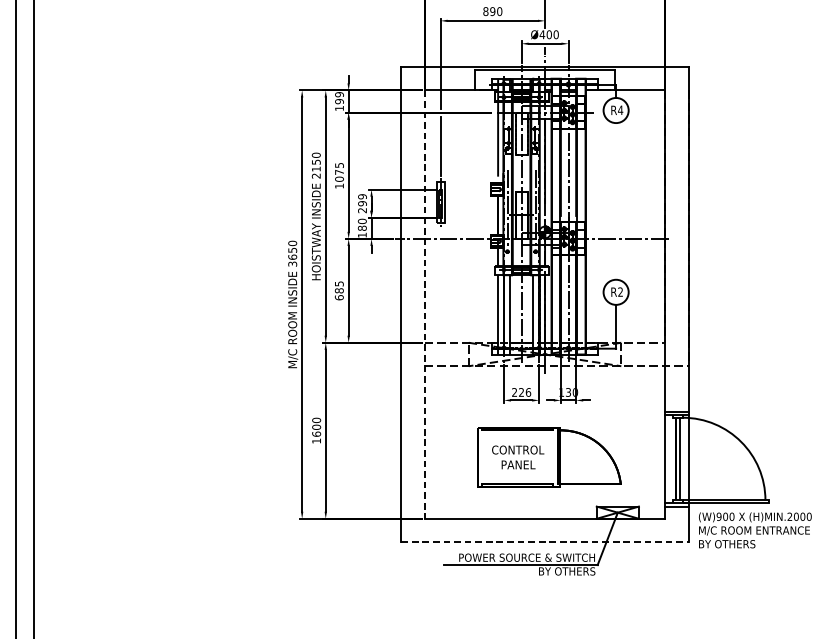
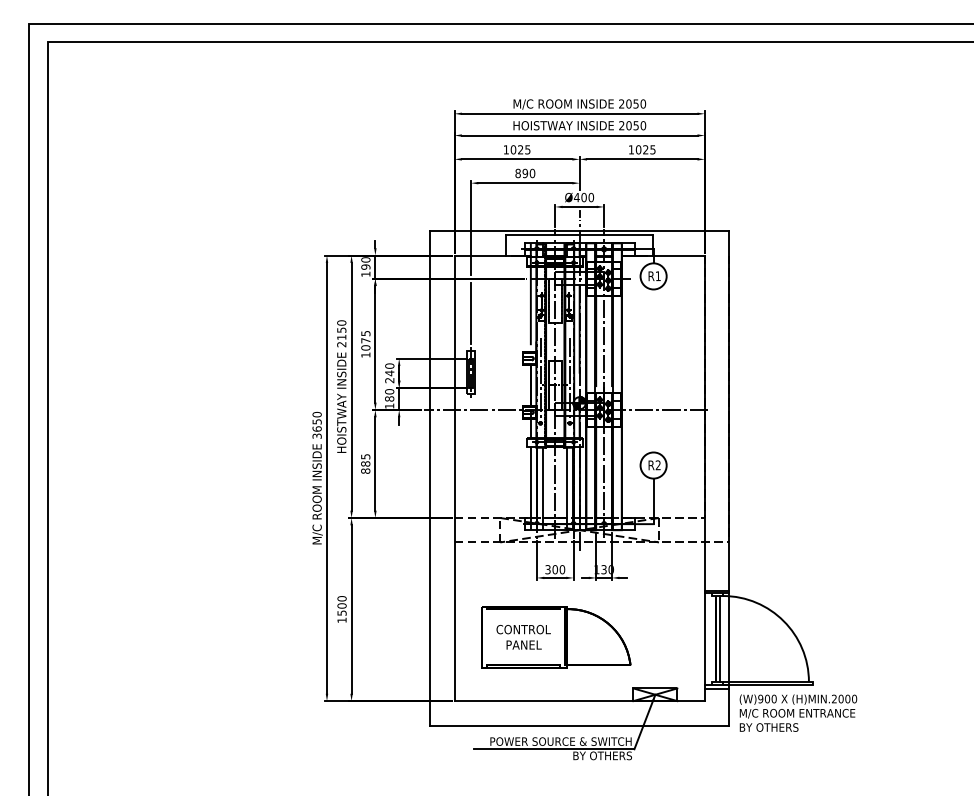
text: (339, 94) -> (365, 259), 199 -> 190
text: (620, 110) -> (658, 276), R4 -> R1
text: (362, 200) -> (389, 369), 299 -> 240
text: (339, 297) -> (365, 470), 685 -> 885
line: (424, 304) -> (454, 478), dashed -> solid
text: (521, 392) -> (555, 569), 226 -> 300
text: (316, 433) -> (341, 612), 1600 -> 1500
part: (549, 457) -> (556, 637), moved
line: (544, 542) -> (579, 725), dashed -> solid

